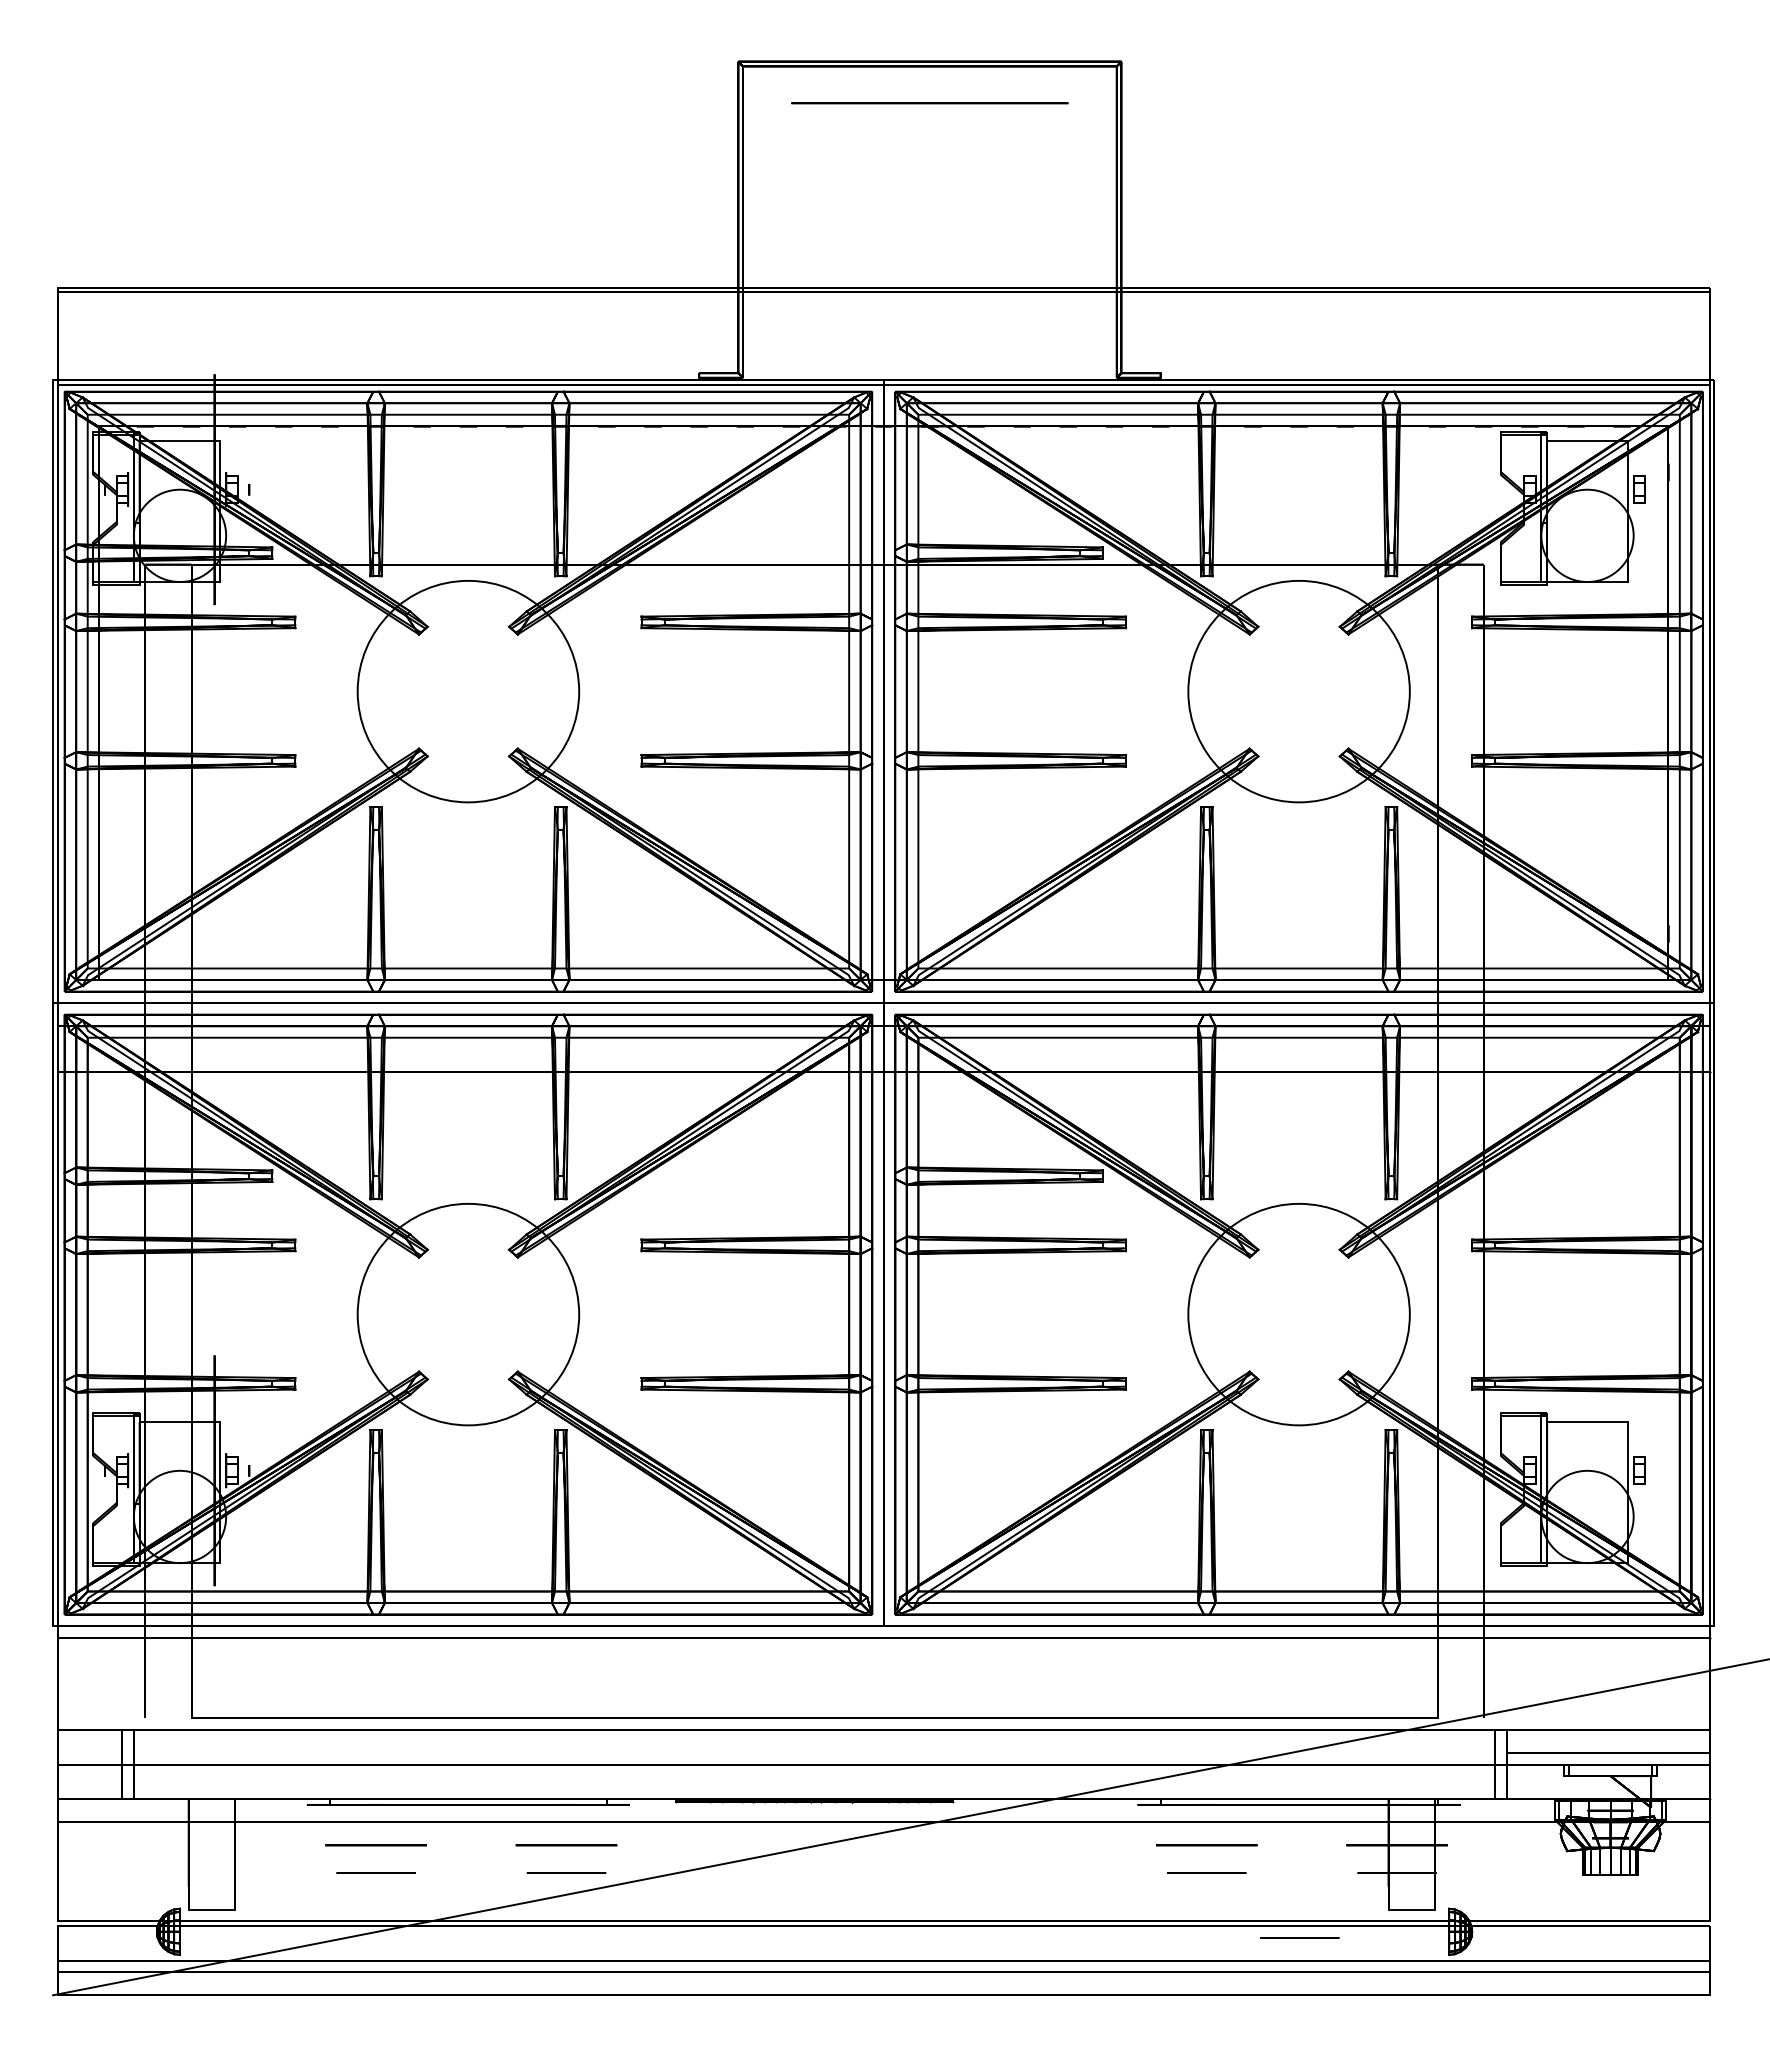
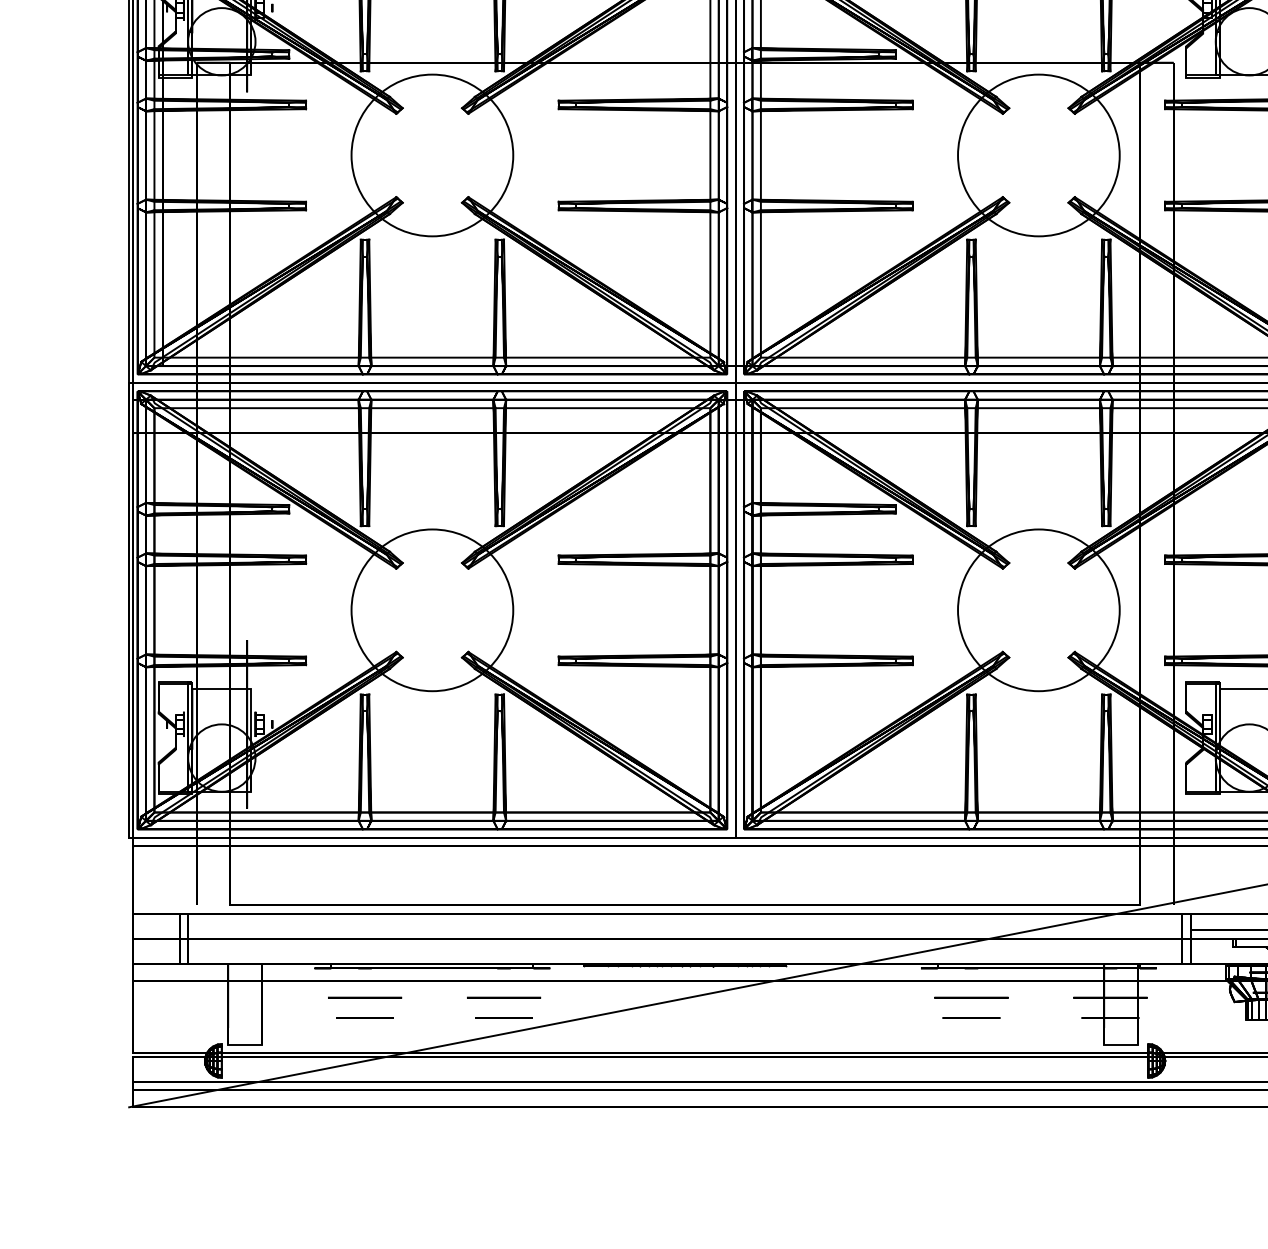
line: (1299, 1937) -> (1039, 1065), removed

